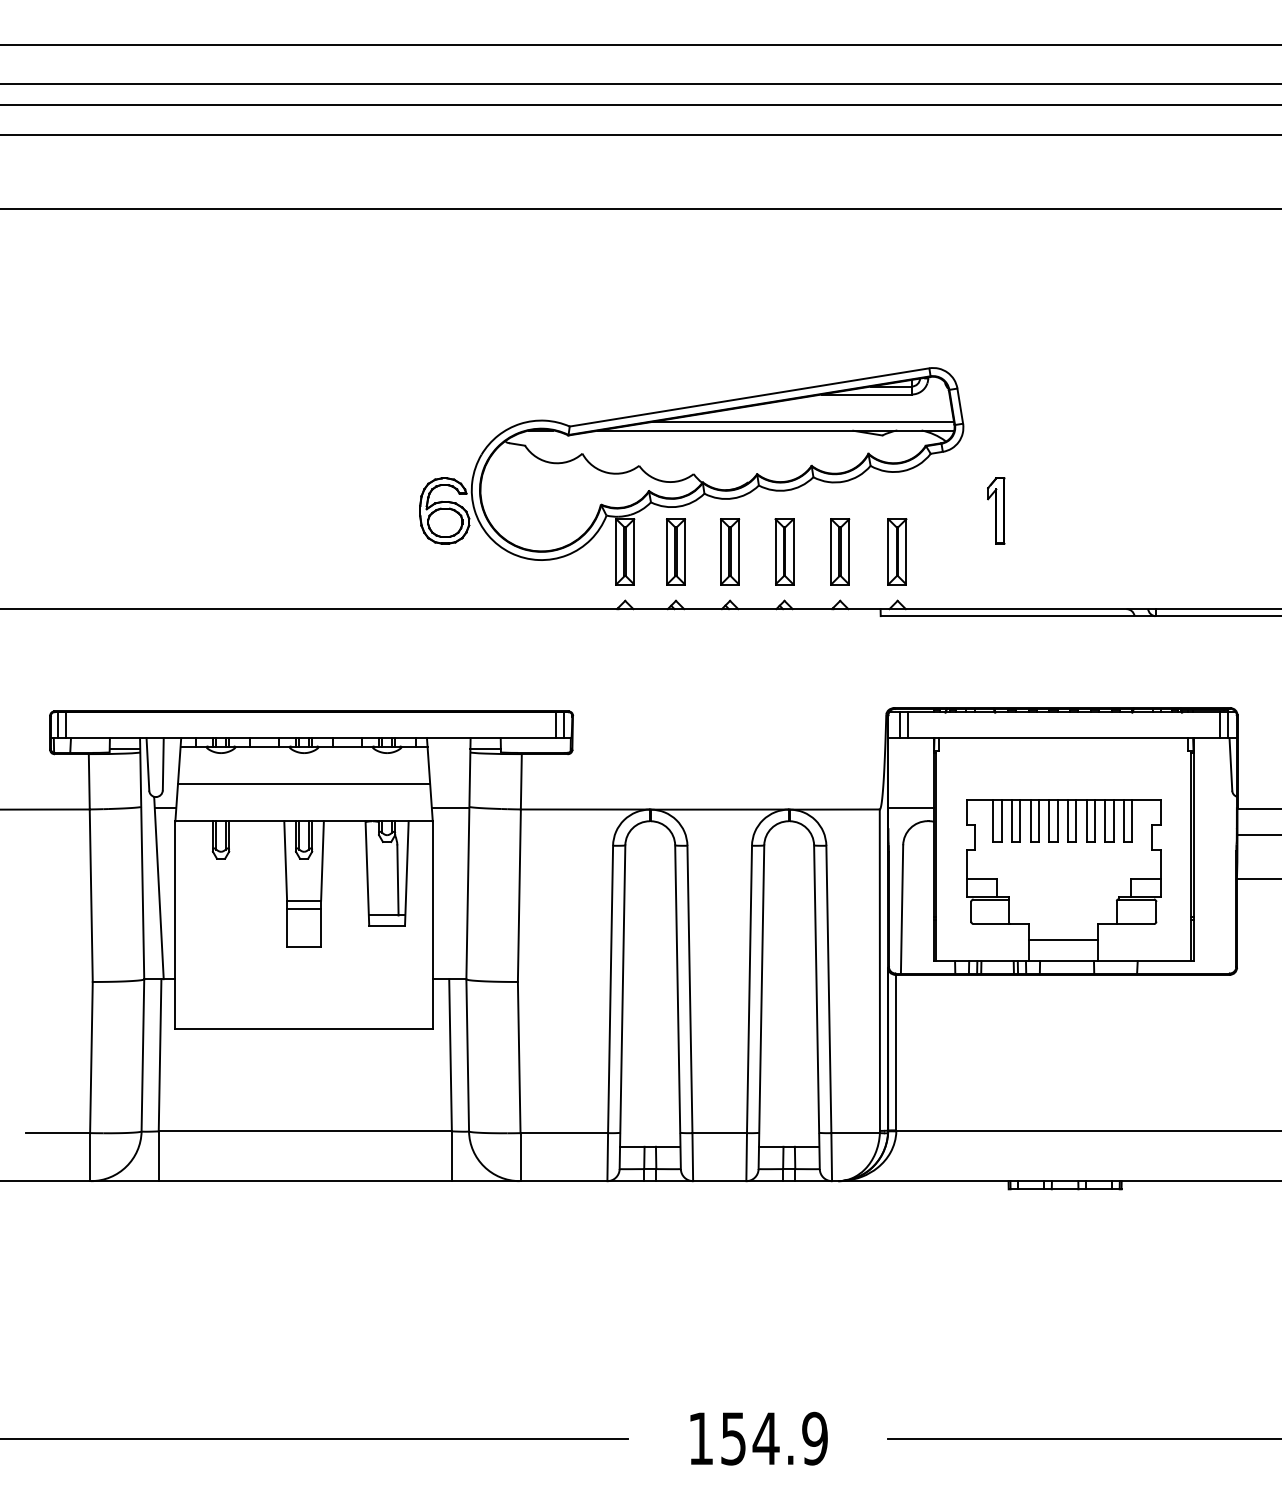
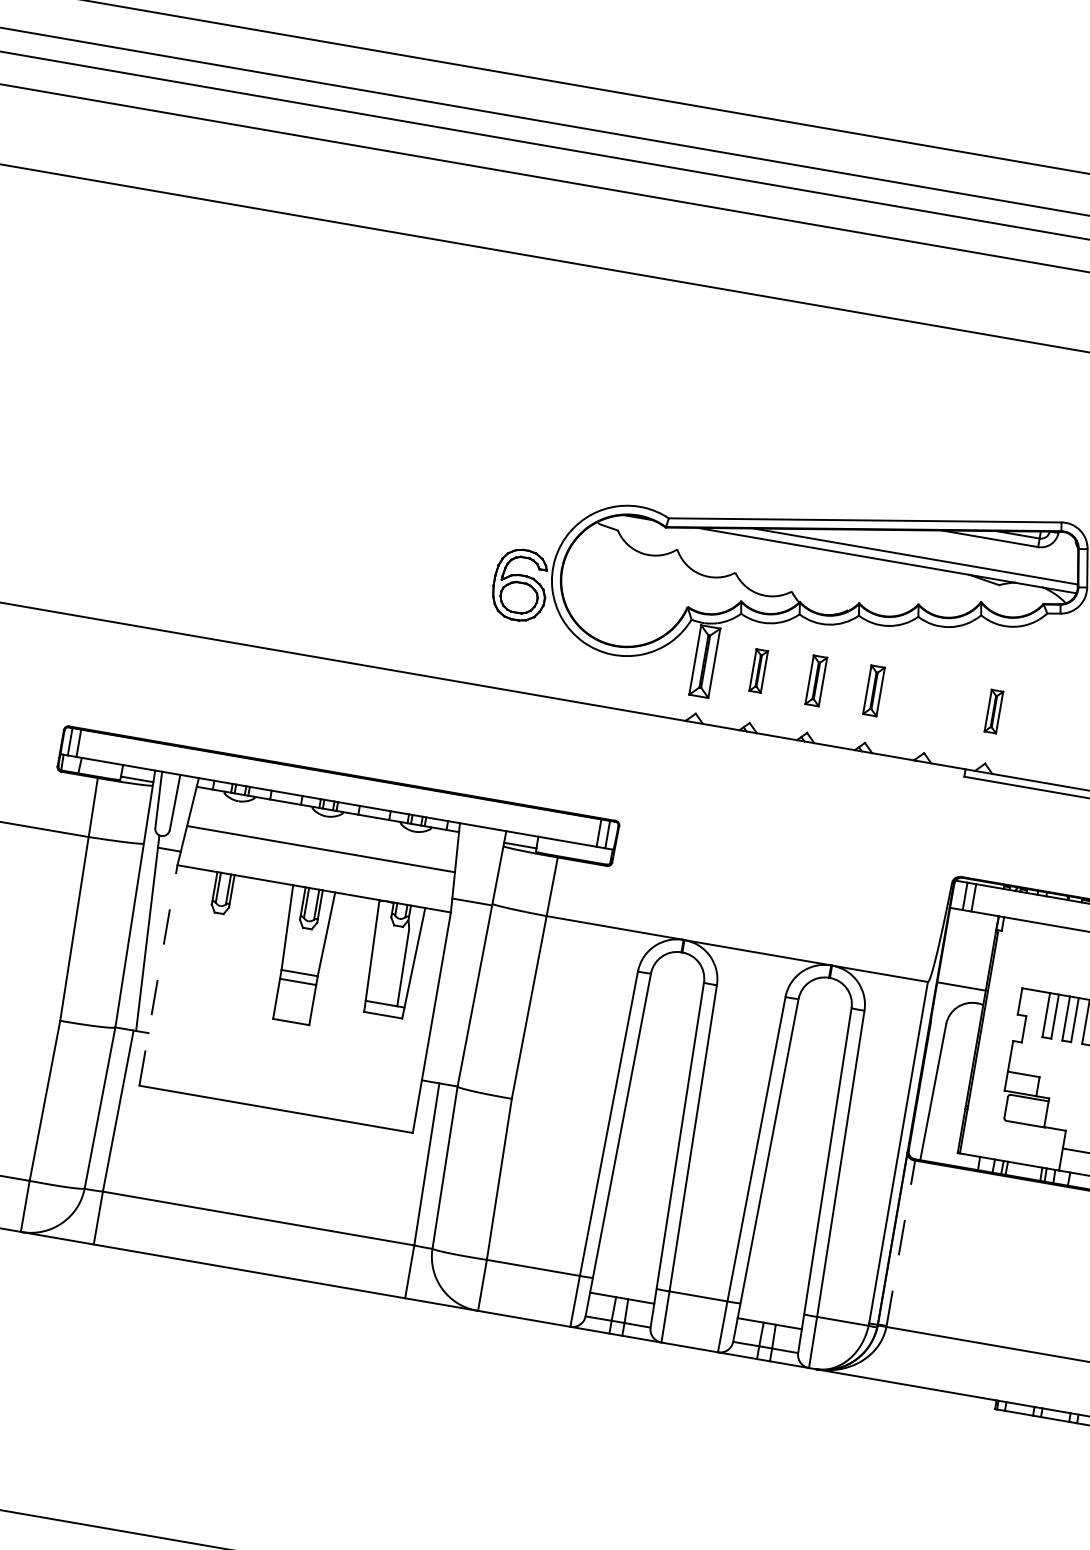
part: (675, 551) -> (758, 670), size x0.6
part: (730, 551) -> (816, 680), size x0.7
part: (784, 551) -> (874, 690), size x0.7
part: (840, 551) -> (933, 700), removed
part: (897, 551) -> (994, 711), size x0.6
line: (175, 925) -> (158, 976), solid -> dashed
line: (896, 1052) -> (901, 1243), solid -> dashed

